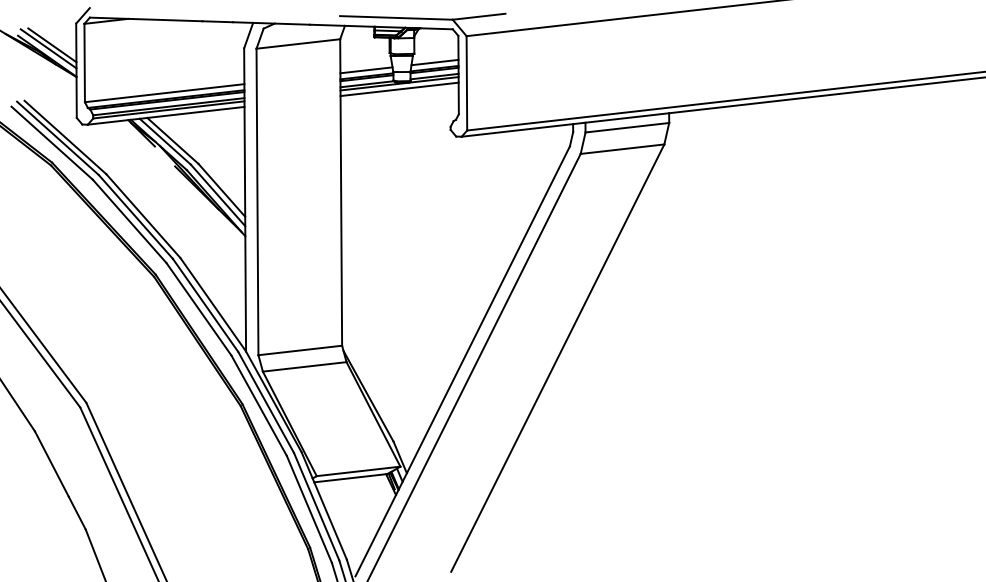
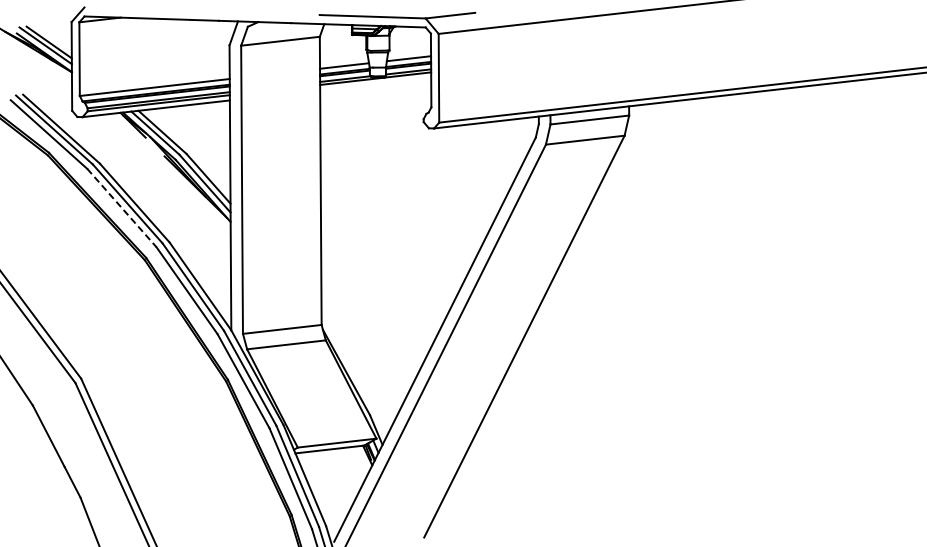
line: (399, 88) -> (375, 83), removed
line: (130, 221) -> (122, 208), solid -> dashed

